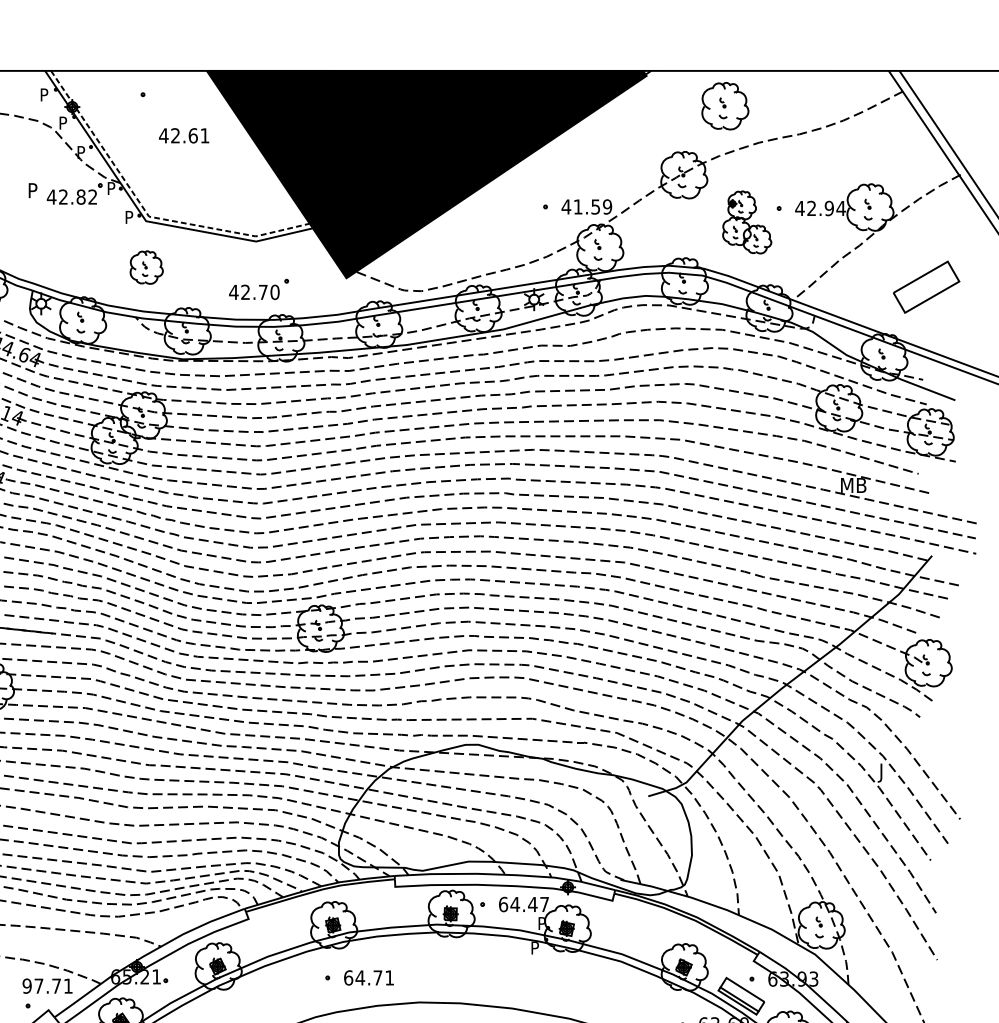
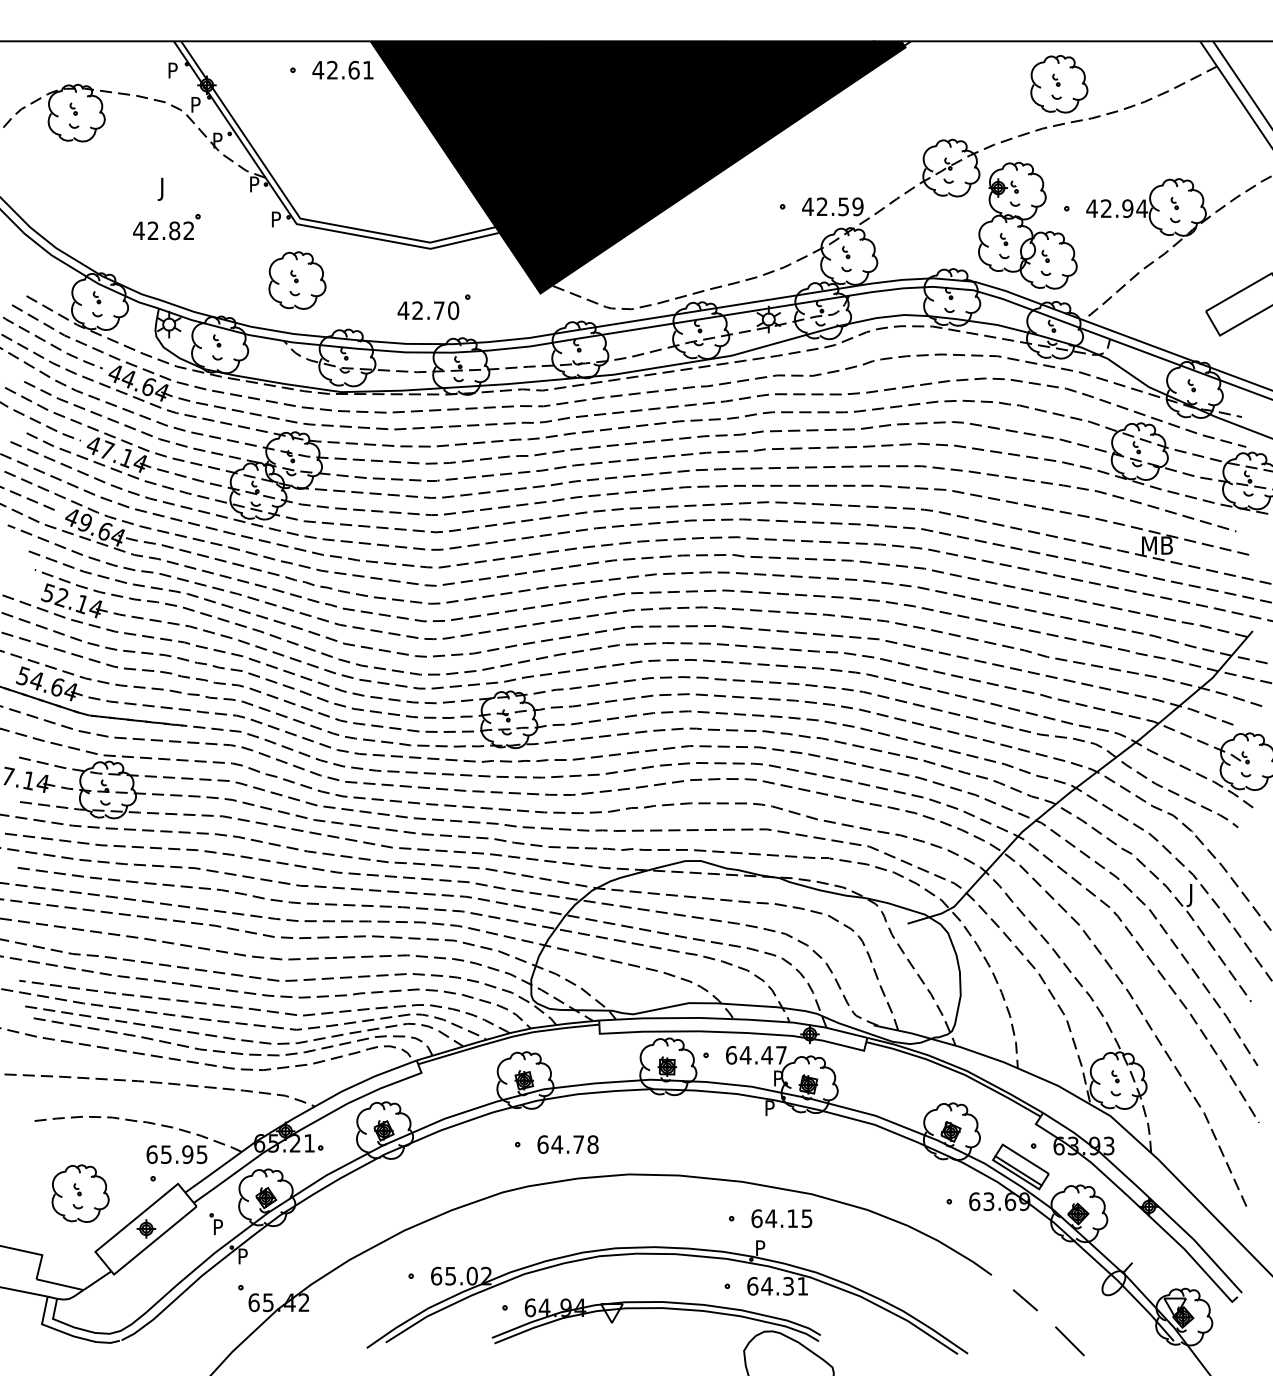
part: (725, 106) -> (1059, 84), moved
text: (183, 135) -> (342, 69), moved
text: (33, 191) -> (159, 188), P -> J
part: (74, 194) -> (166, 227), moved
text: (577, 206) -> (821, 206), 41.59 -> 42.59
line: (146, 213) -> (297, 214), dashed -> solid
part: (746, 222) -> (1027, 225), size x1.67
part: (146, 267) -> (297, 280), size x1.43
text: (389, 977) -> (592, 1144), 64.71 -> 64.78
text: (47, 986) -> (176, 1154), 97.71 -> 65.95

